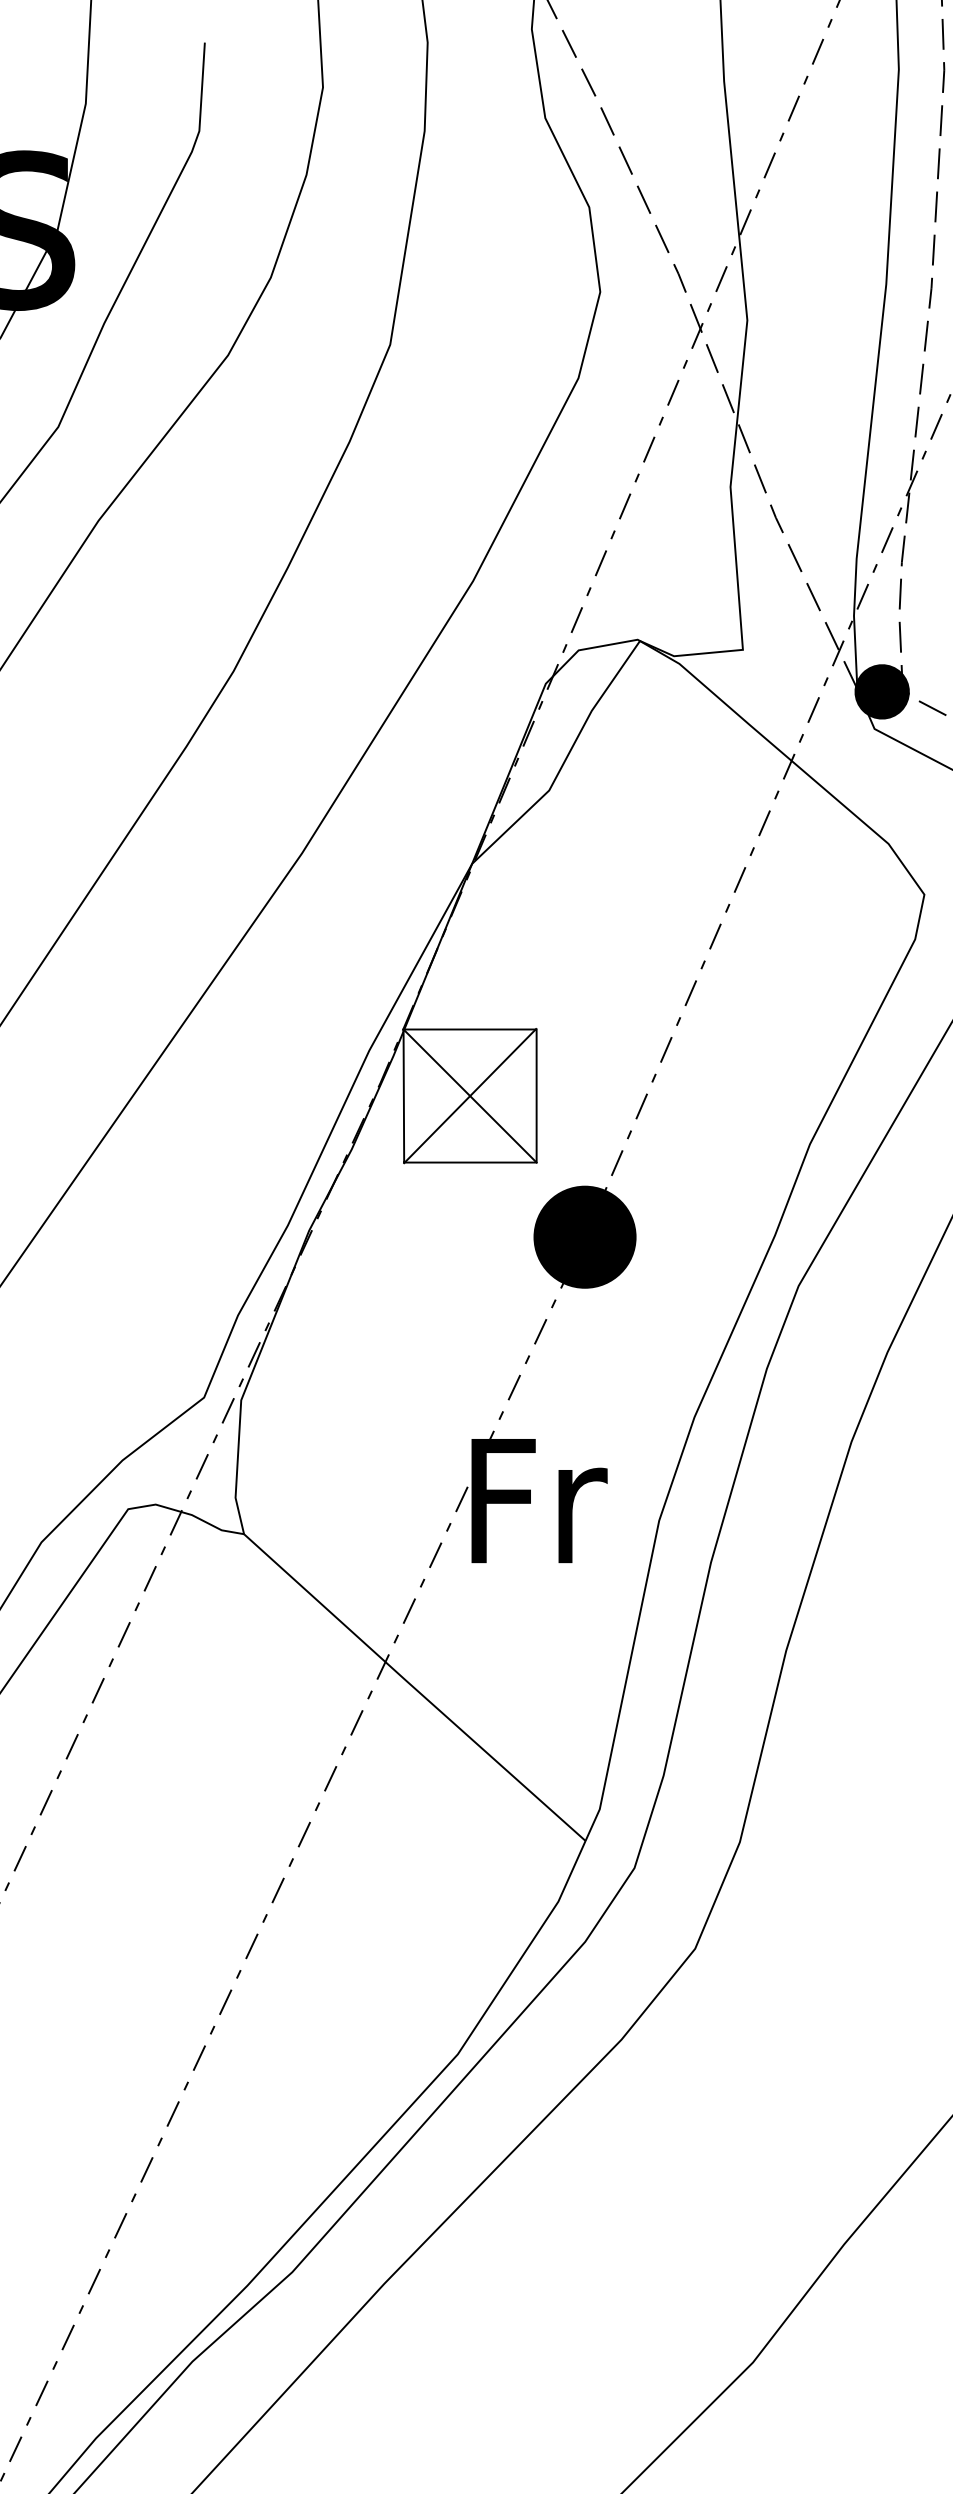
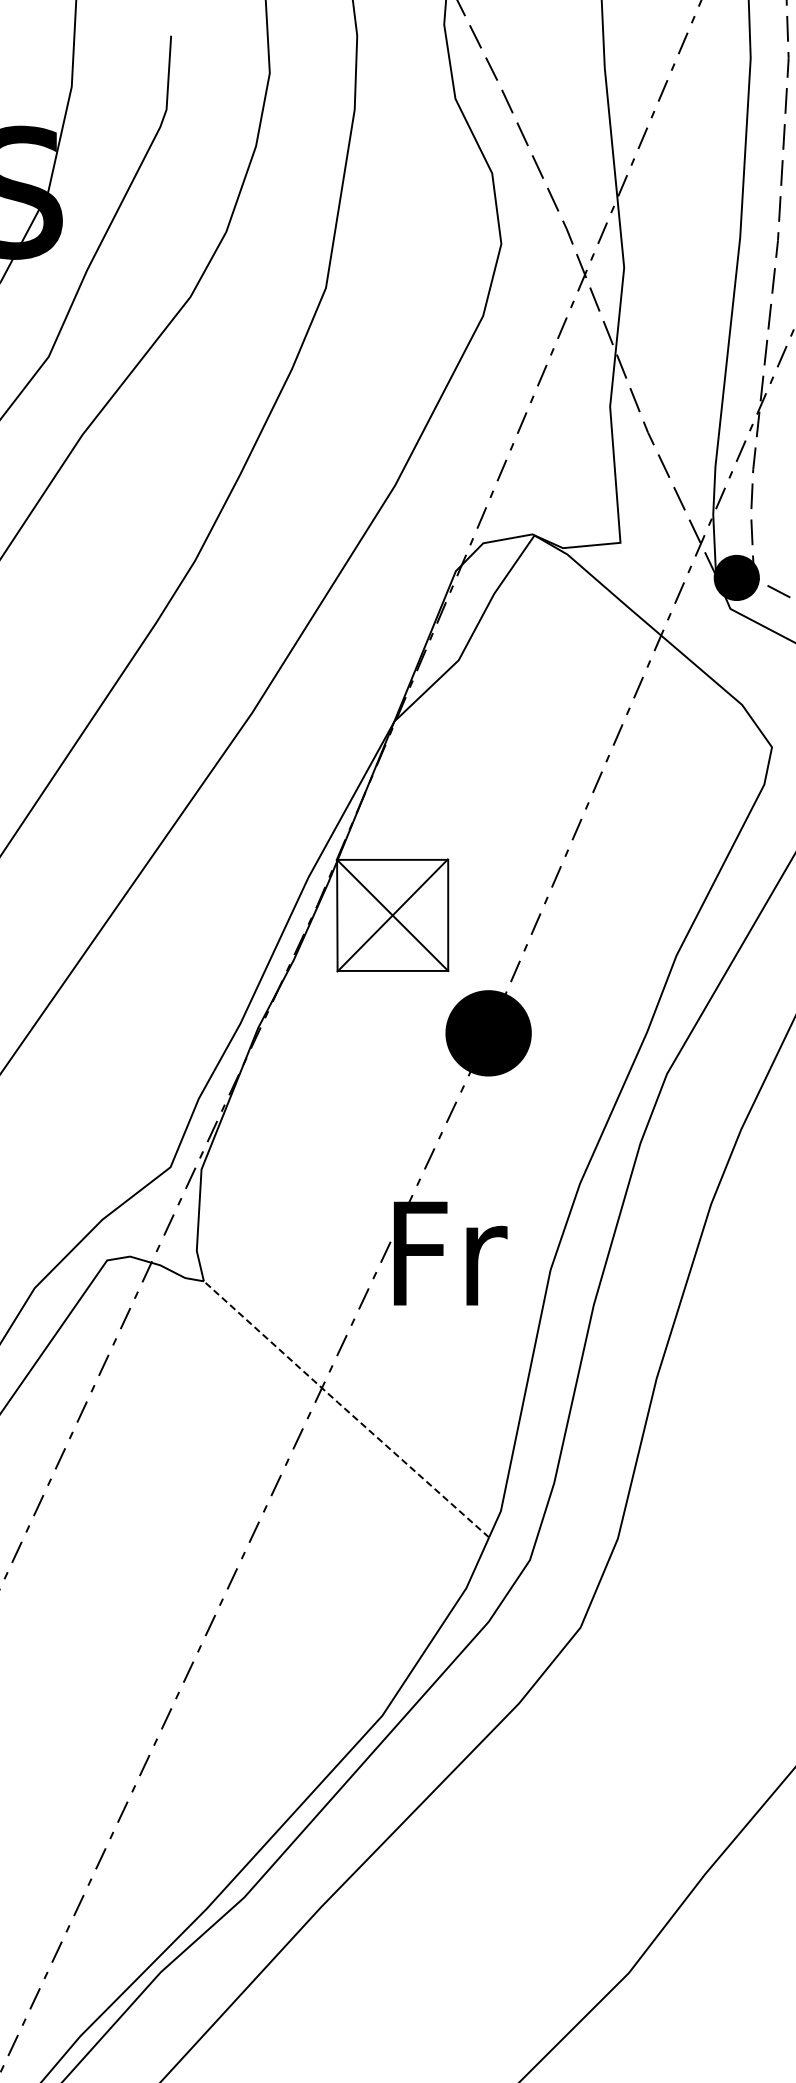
line: (413, 1687) -> (345, 1409), solid -> dashed

